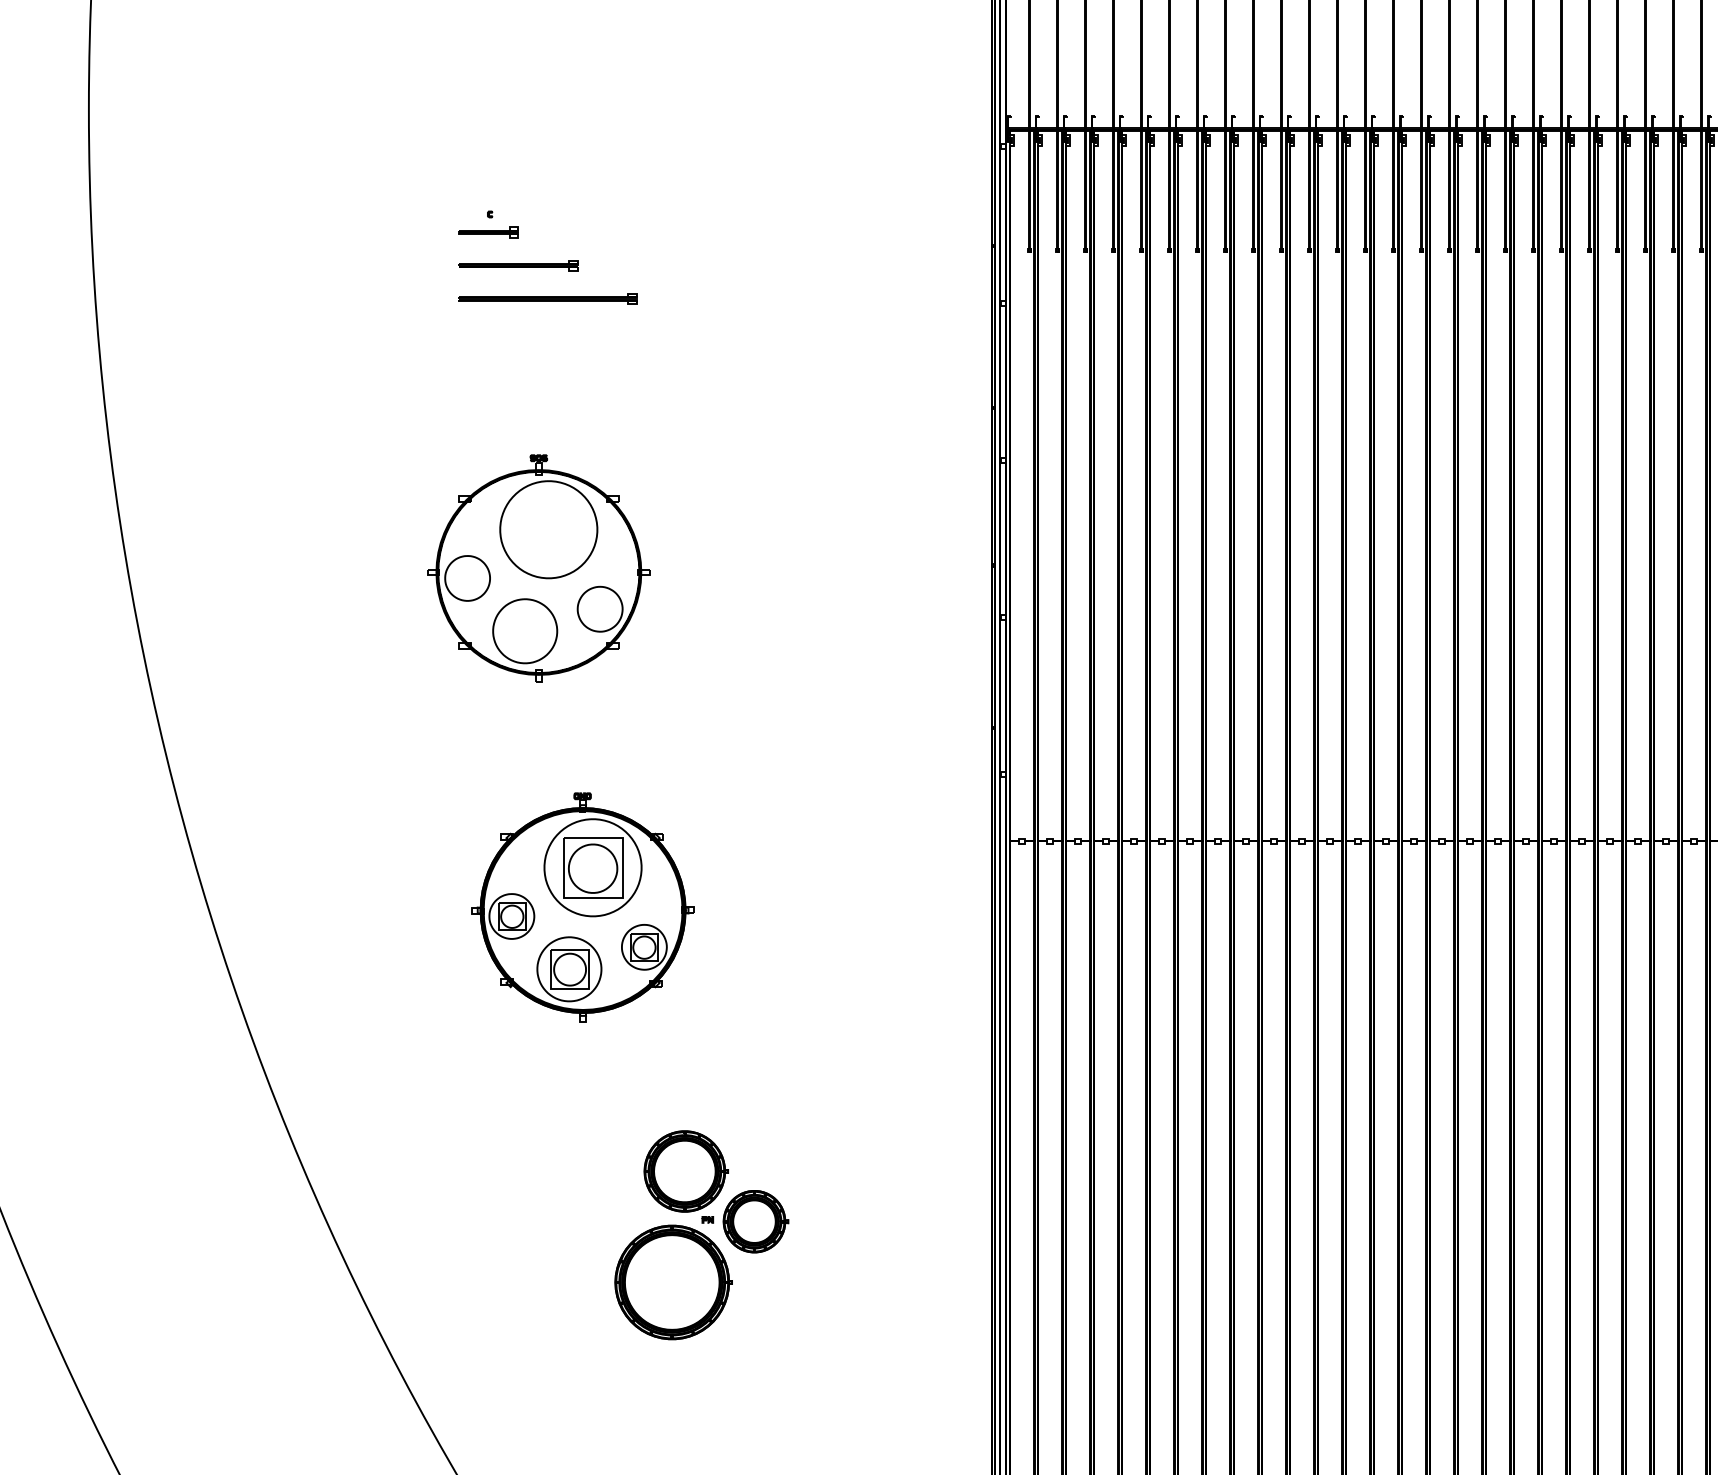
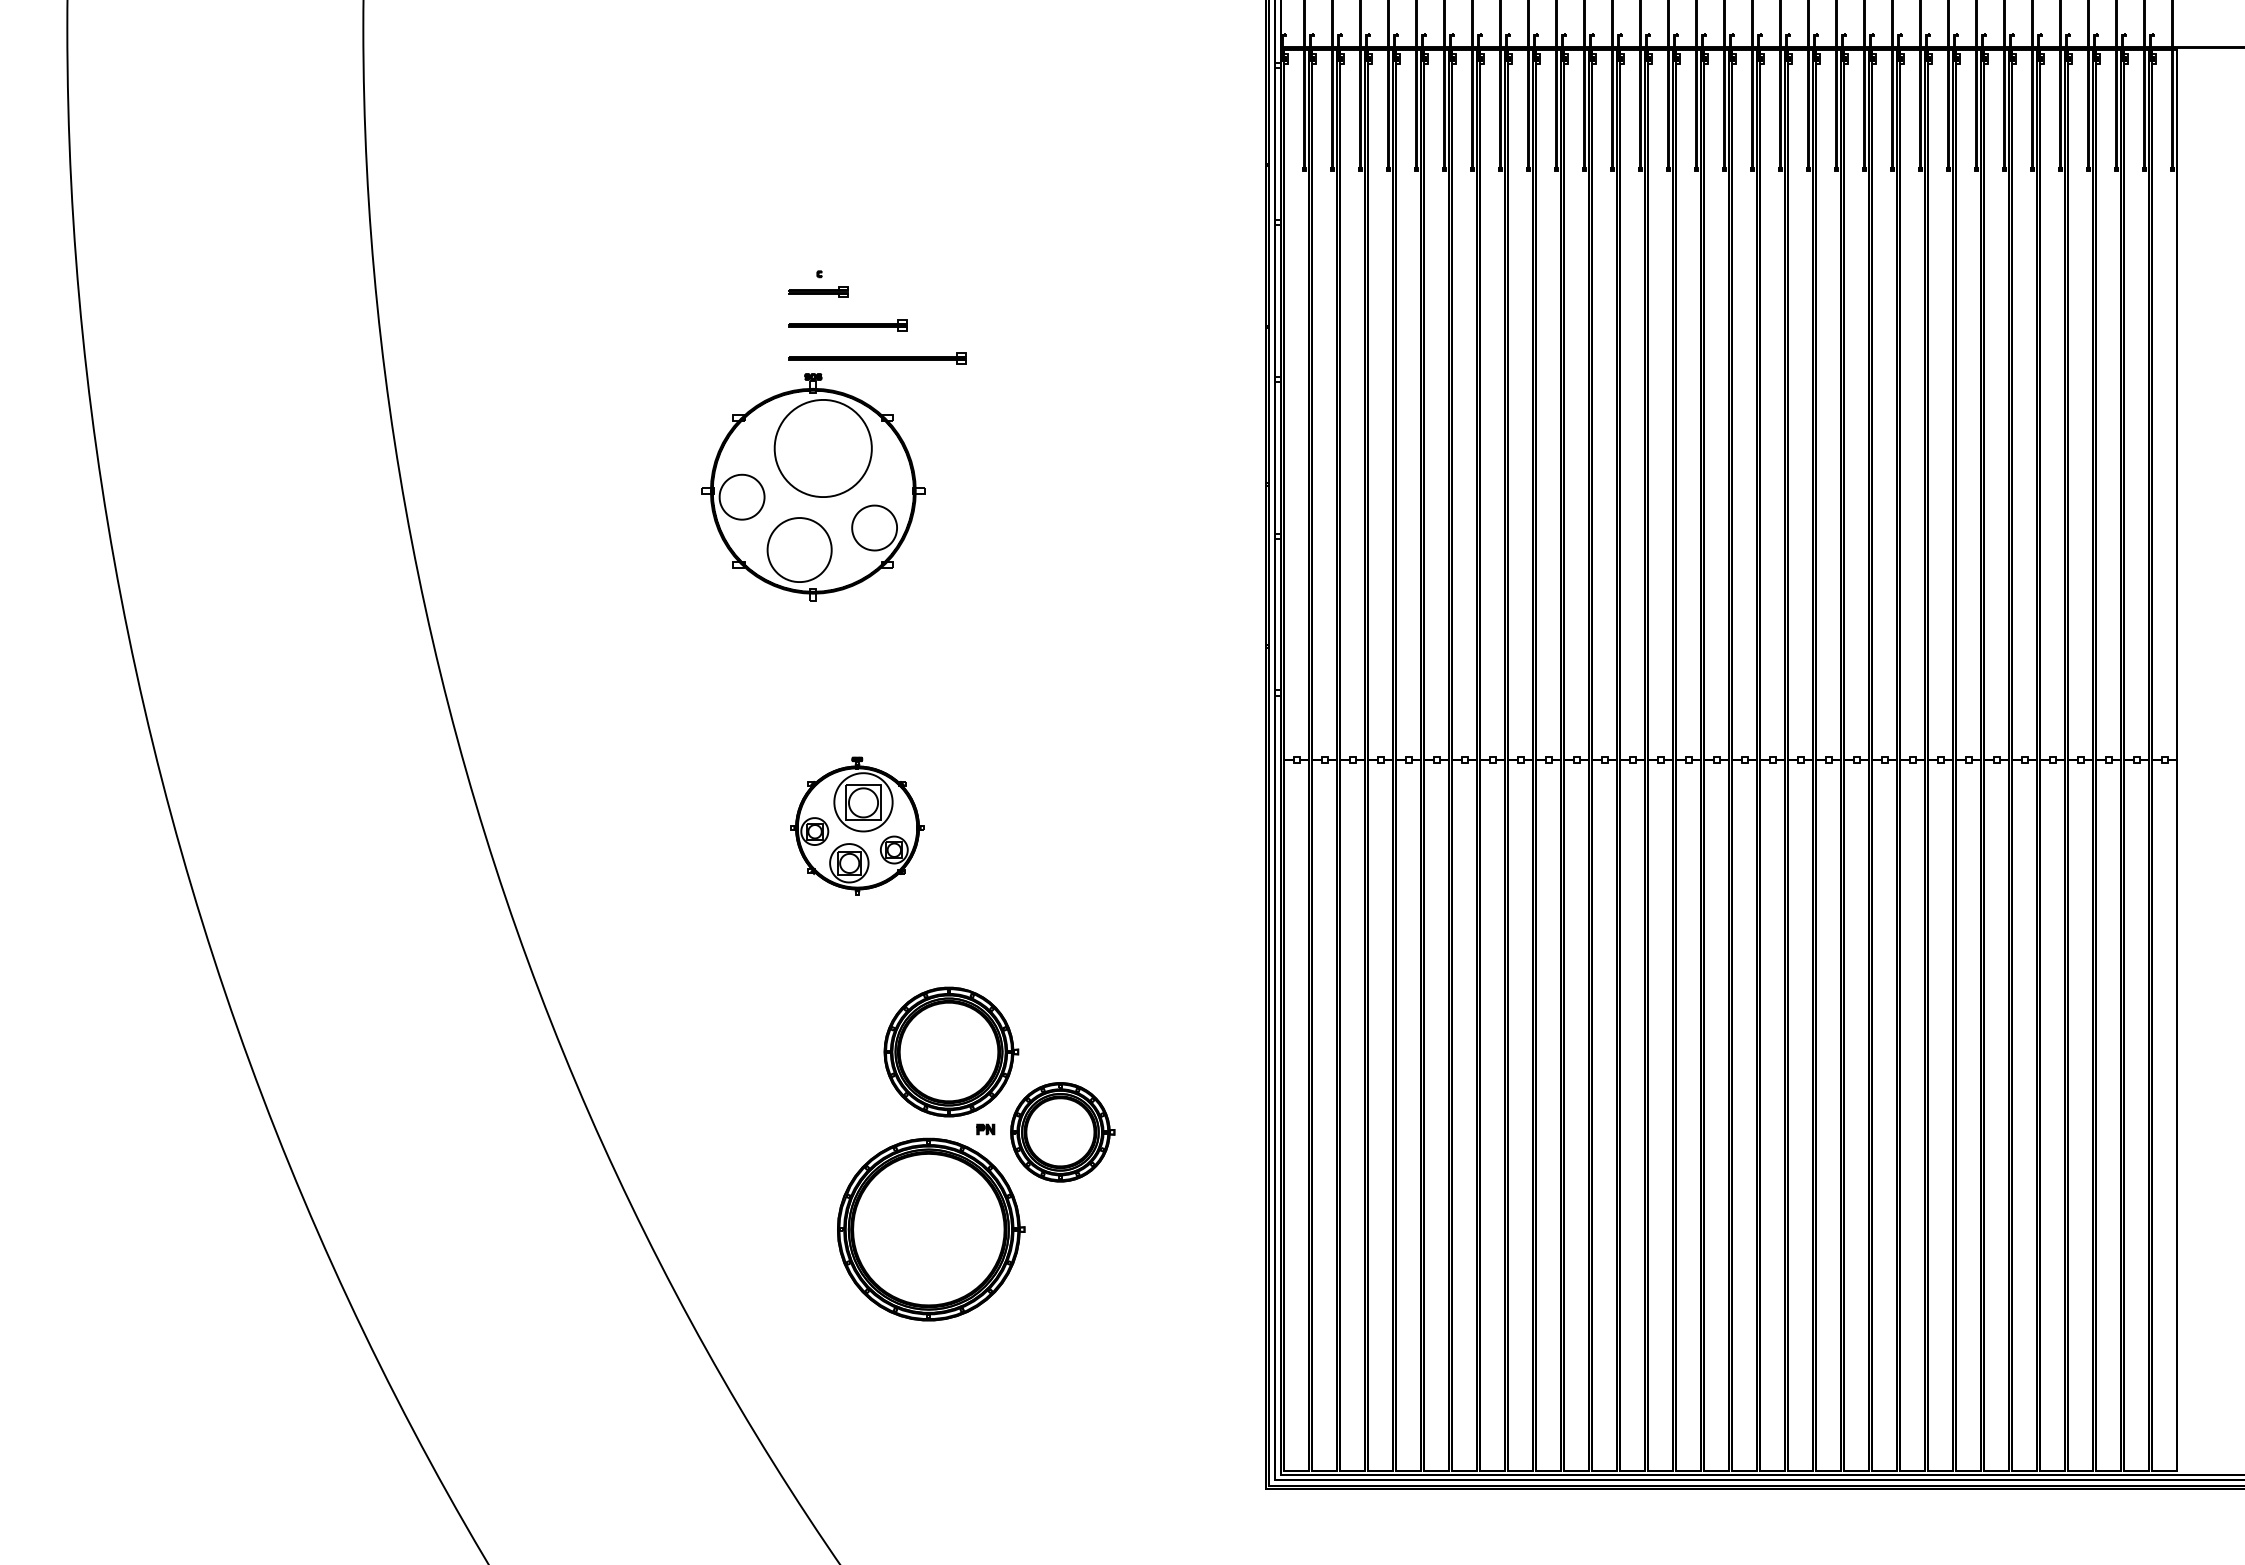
part: (548, 257) -> (877, 317), moved
part: (583, 906) -> (857, 825), size x0.6
part: (702, 1234) -> (976, 1153), size x1.6

